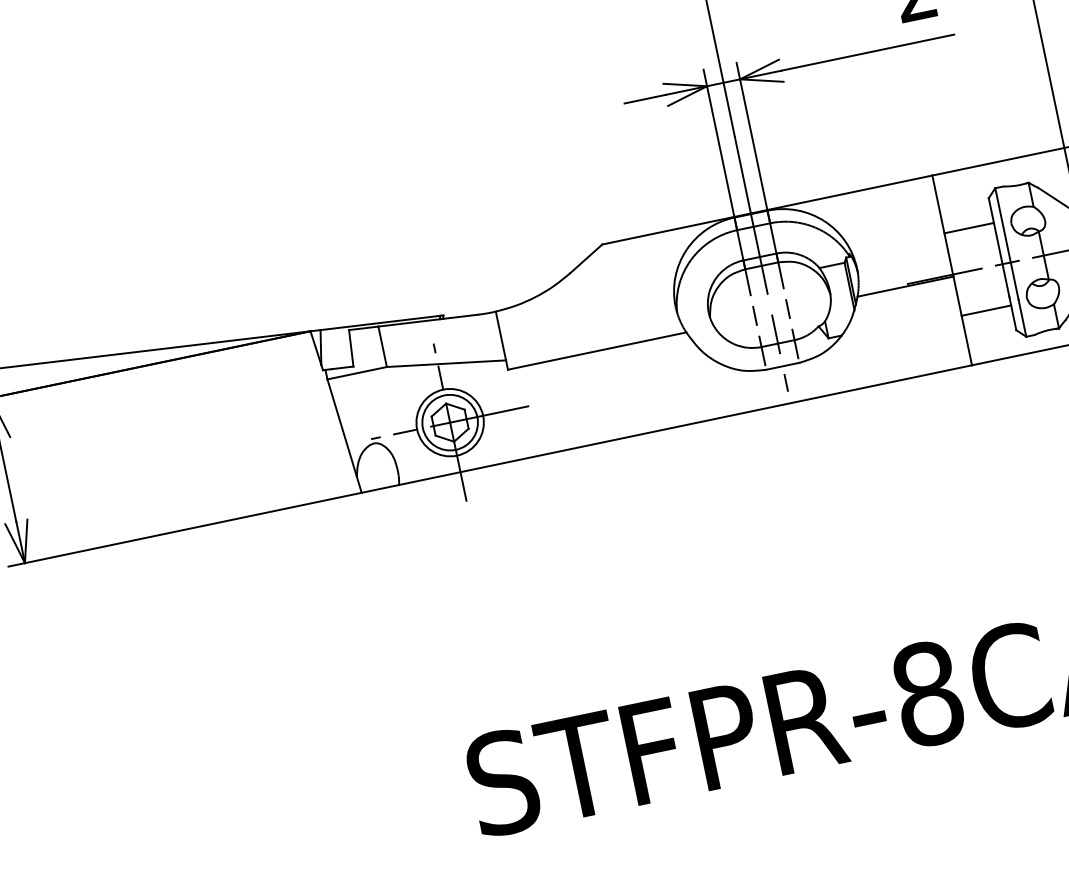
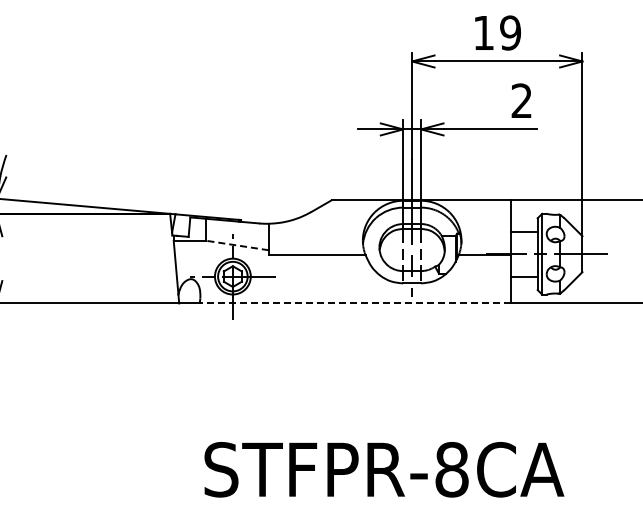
line: (446, 363) -> (237, 245), solid -> dashed
line: (686, 425) -> (355, 303), solid -> dashed

